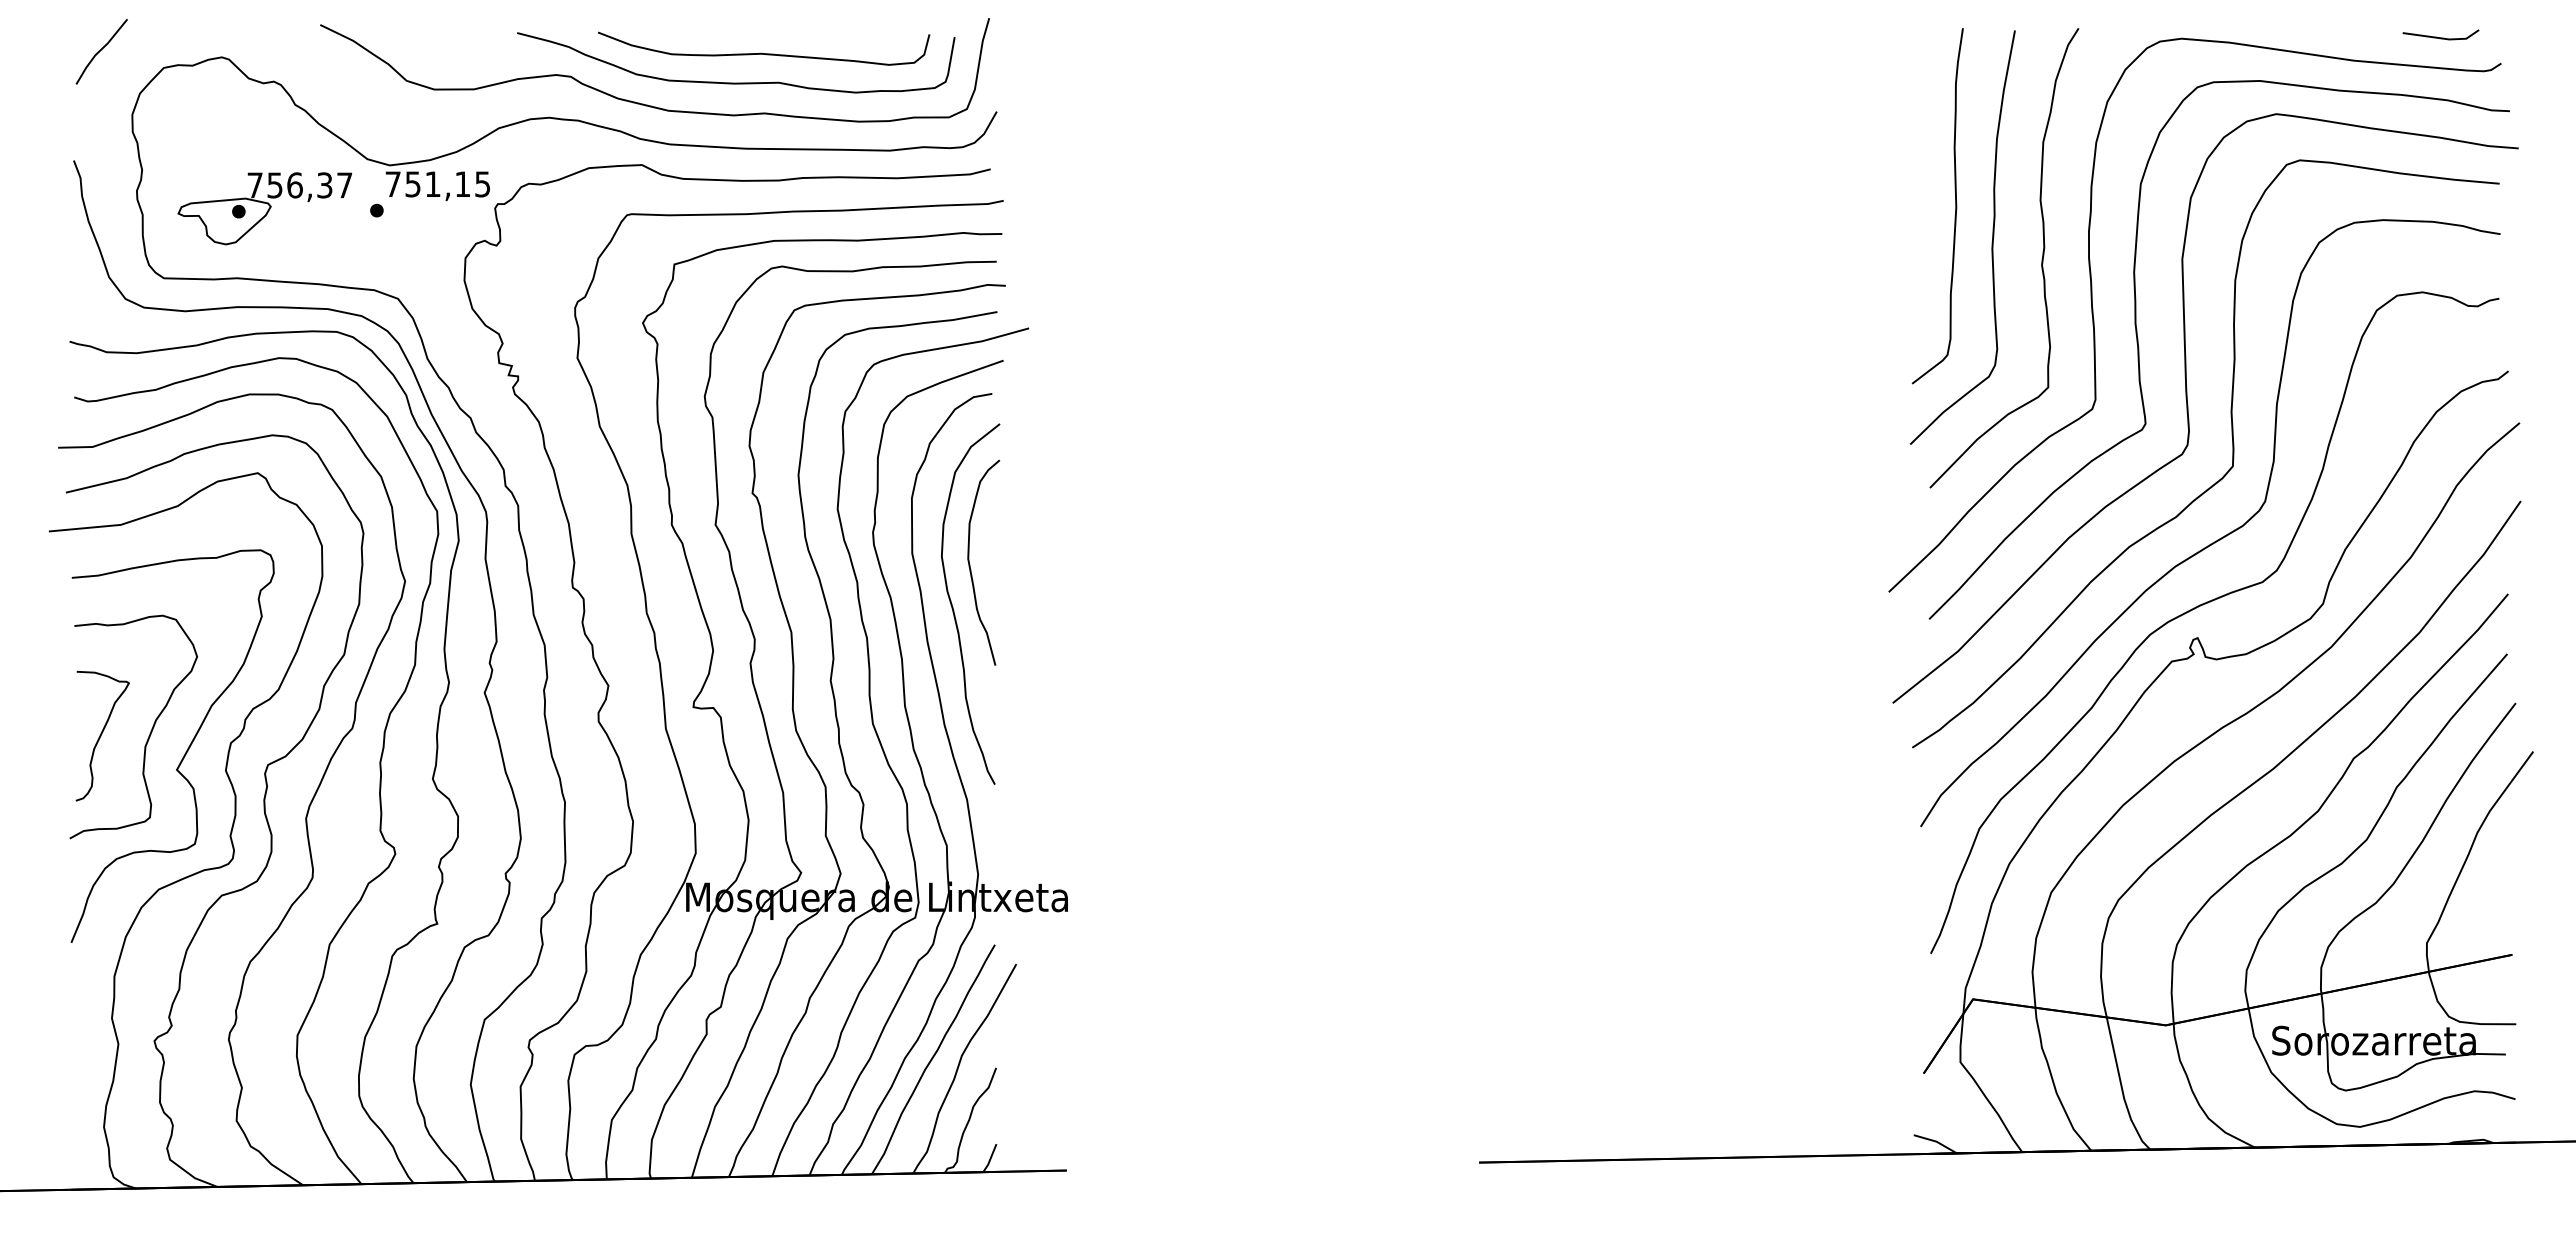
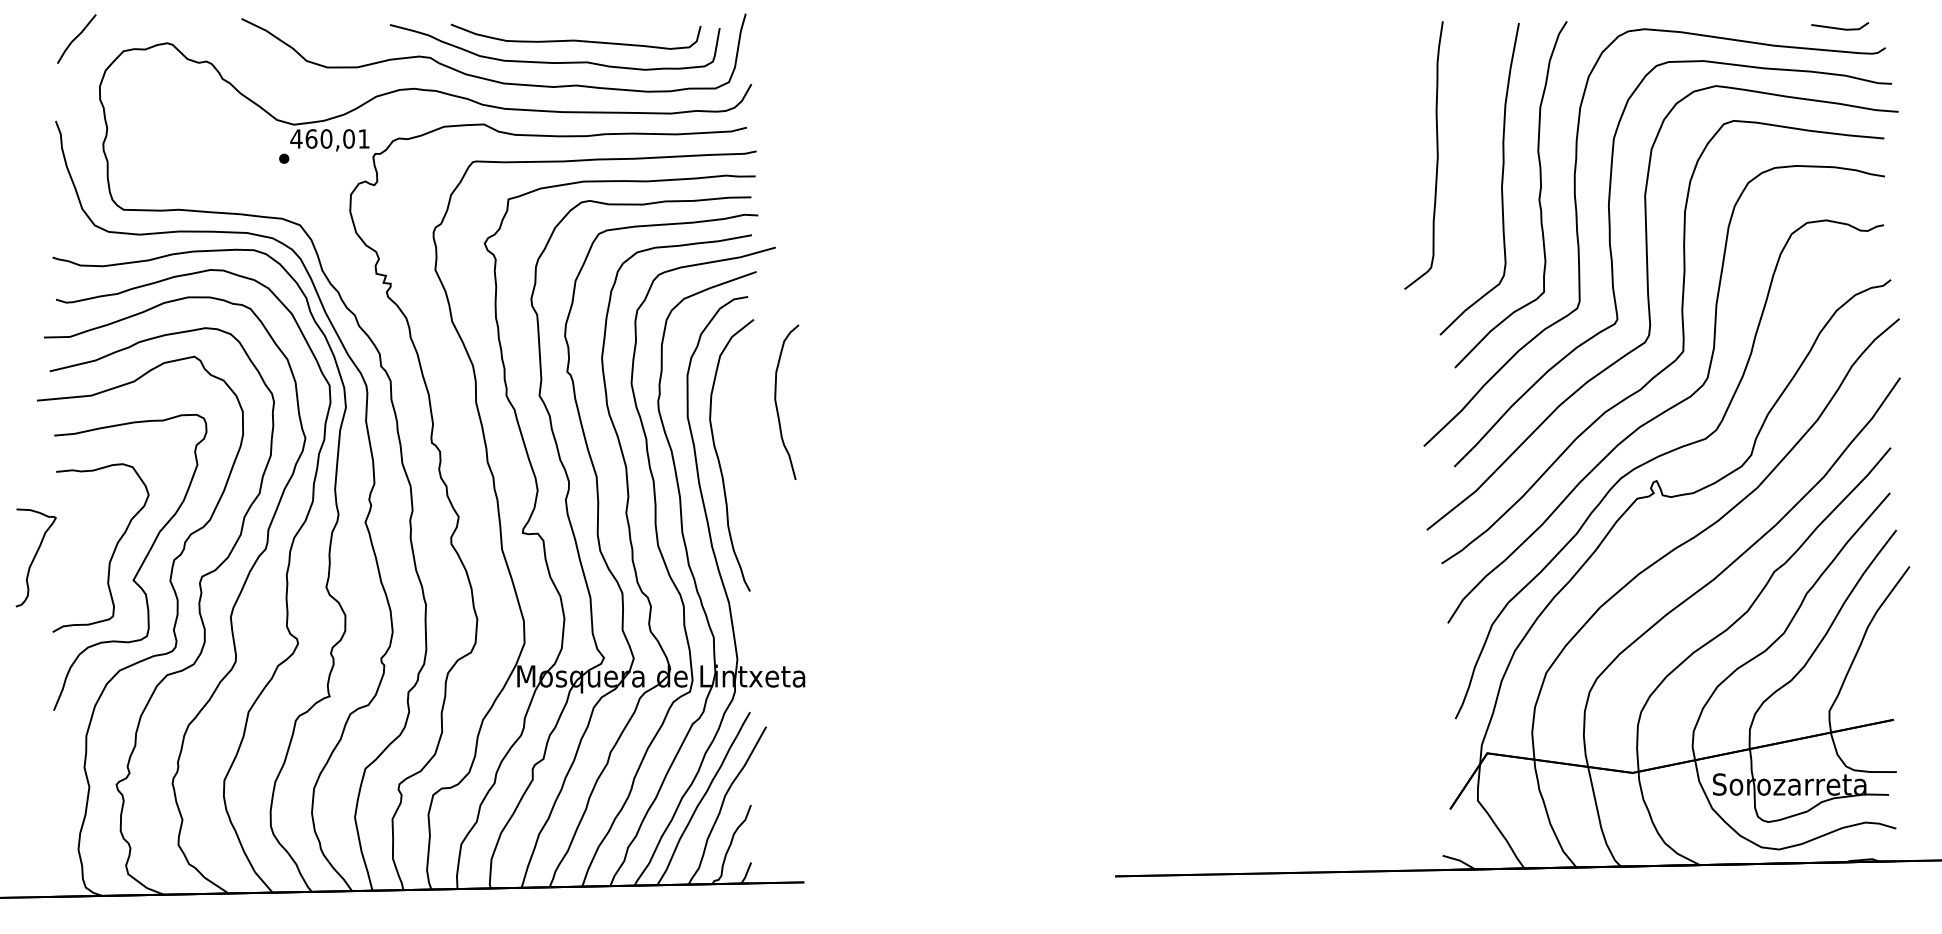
text: (436, 184) -> (329, 139), 751,15 -> 460,01
part: (1955, 206) -> (1437, 155), moved
part: (264, 208) -> (199, 157), removed
curve: (970, 564) -> (776, 403), moved
part: (102, 735) -> (35, 557), moved

